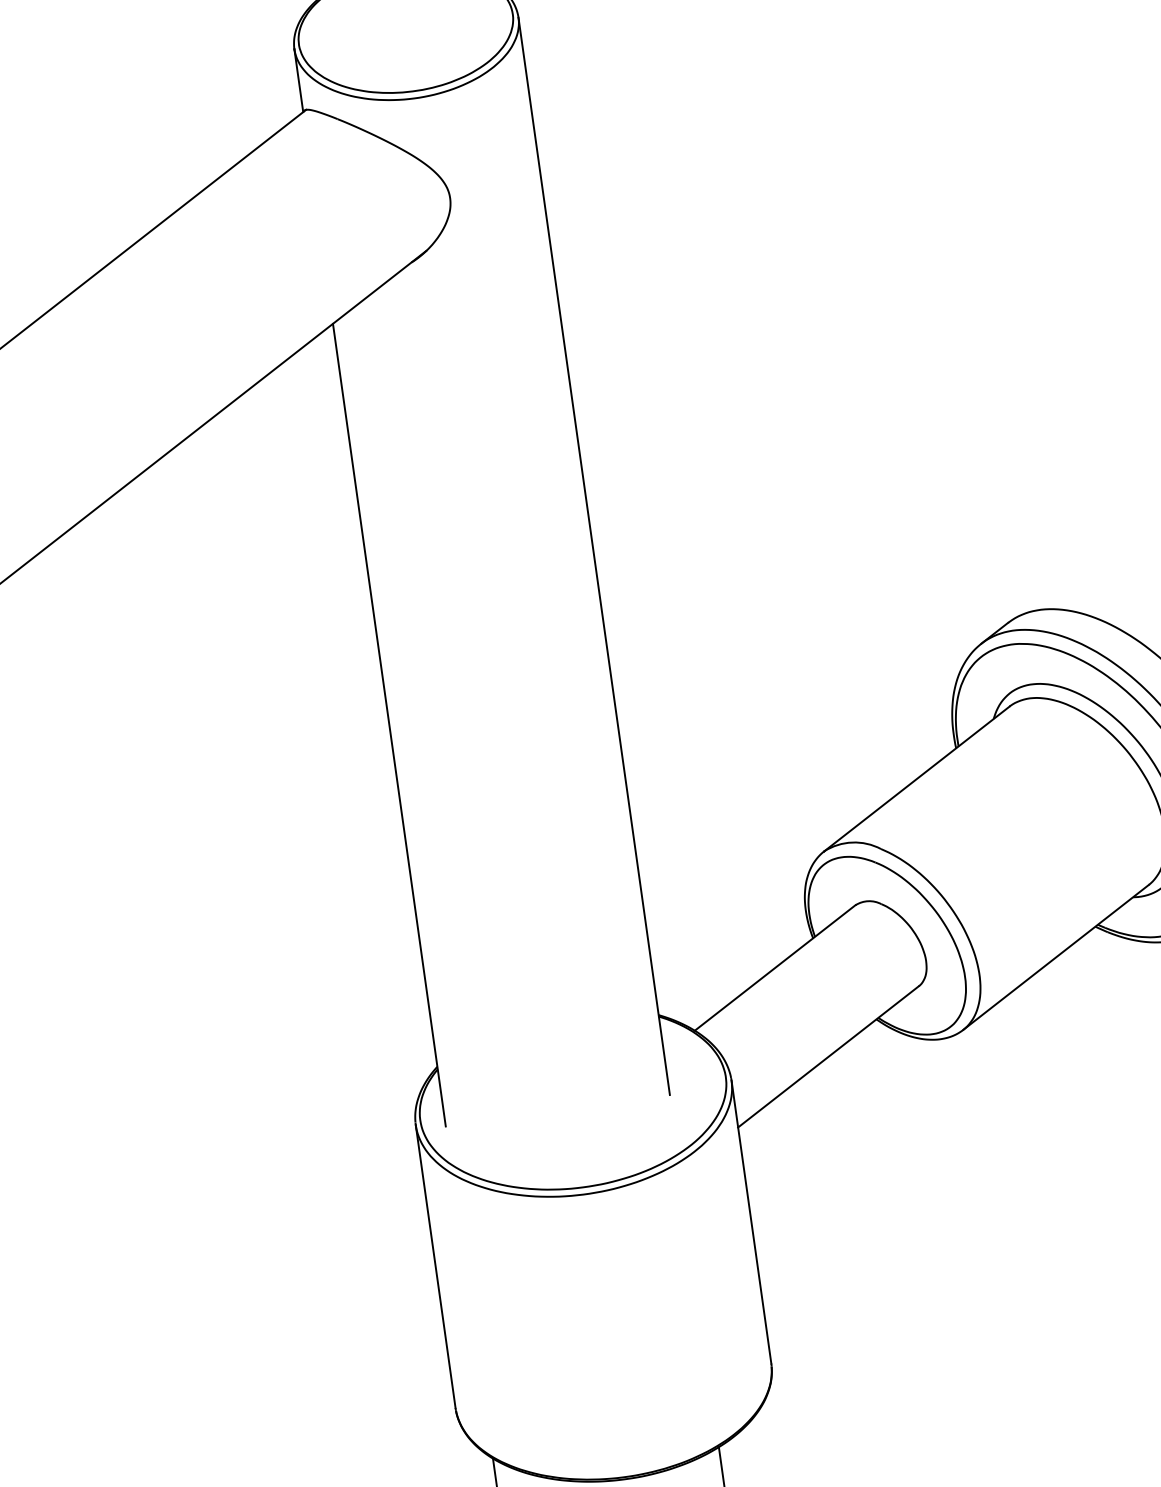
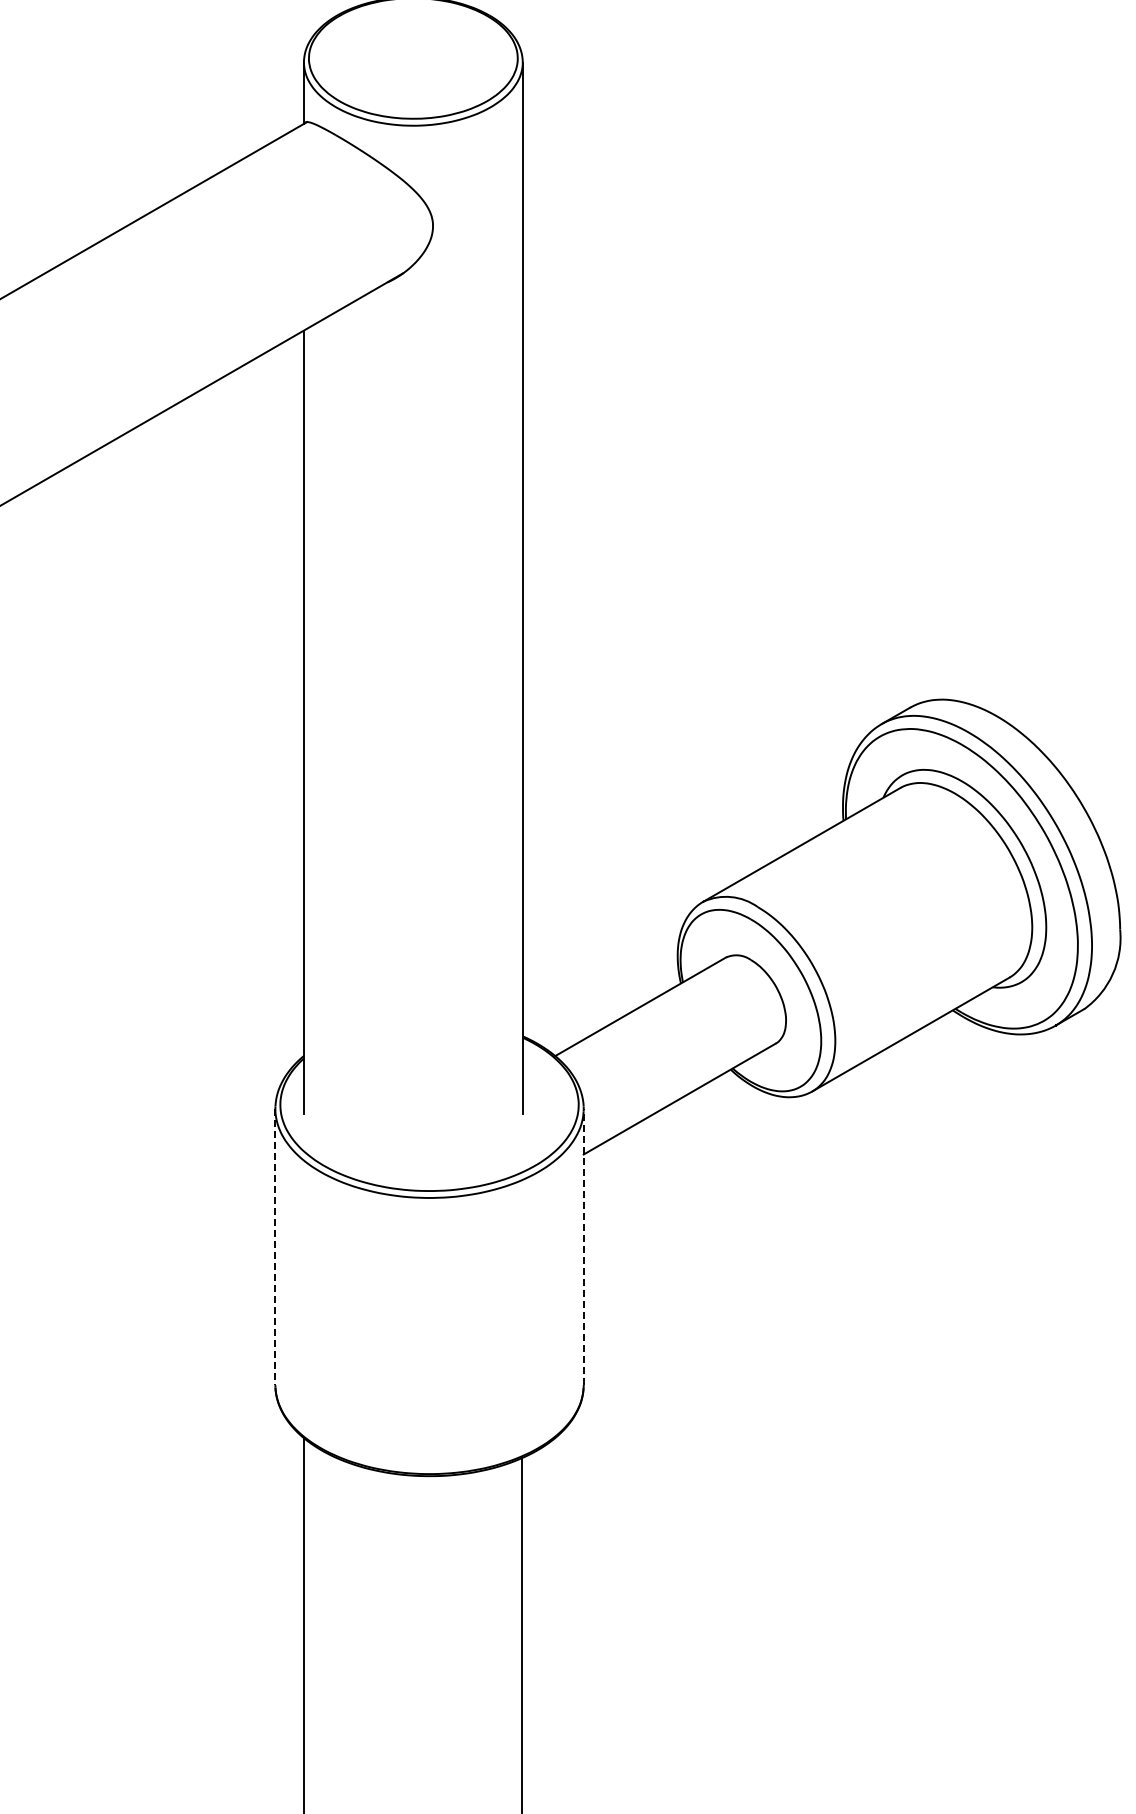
line: (751, 1221) -> (583, 1246), solid -> dashed
line: (435, 1267) -> (275, 1247), solid -> dashed

